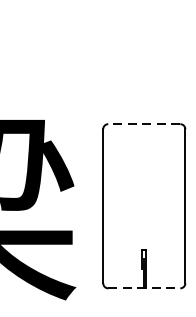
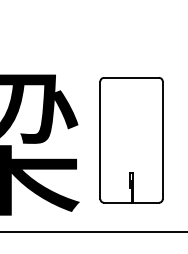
line: (144, 123) -> (131, 77), dashed -> solid
line: (145, 287) -> (132, 202), dashed -> solid

